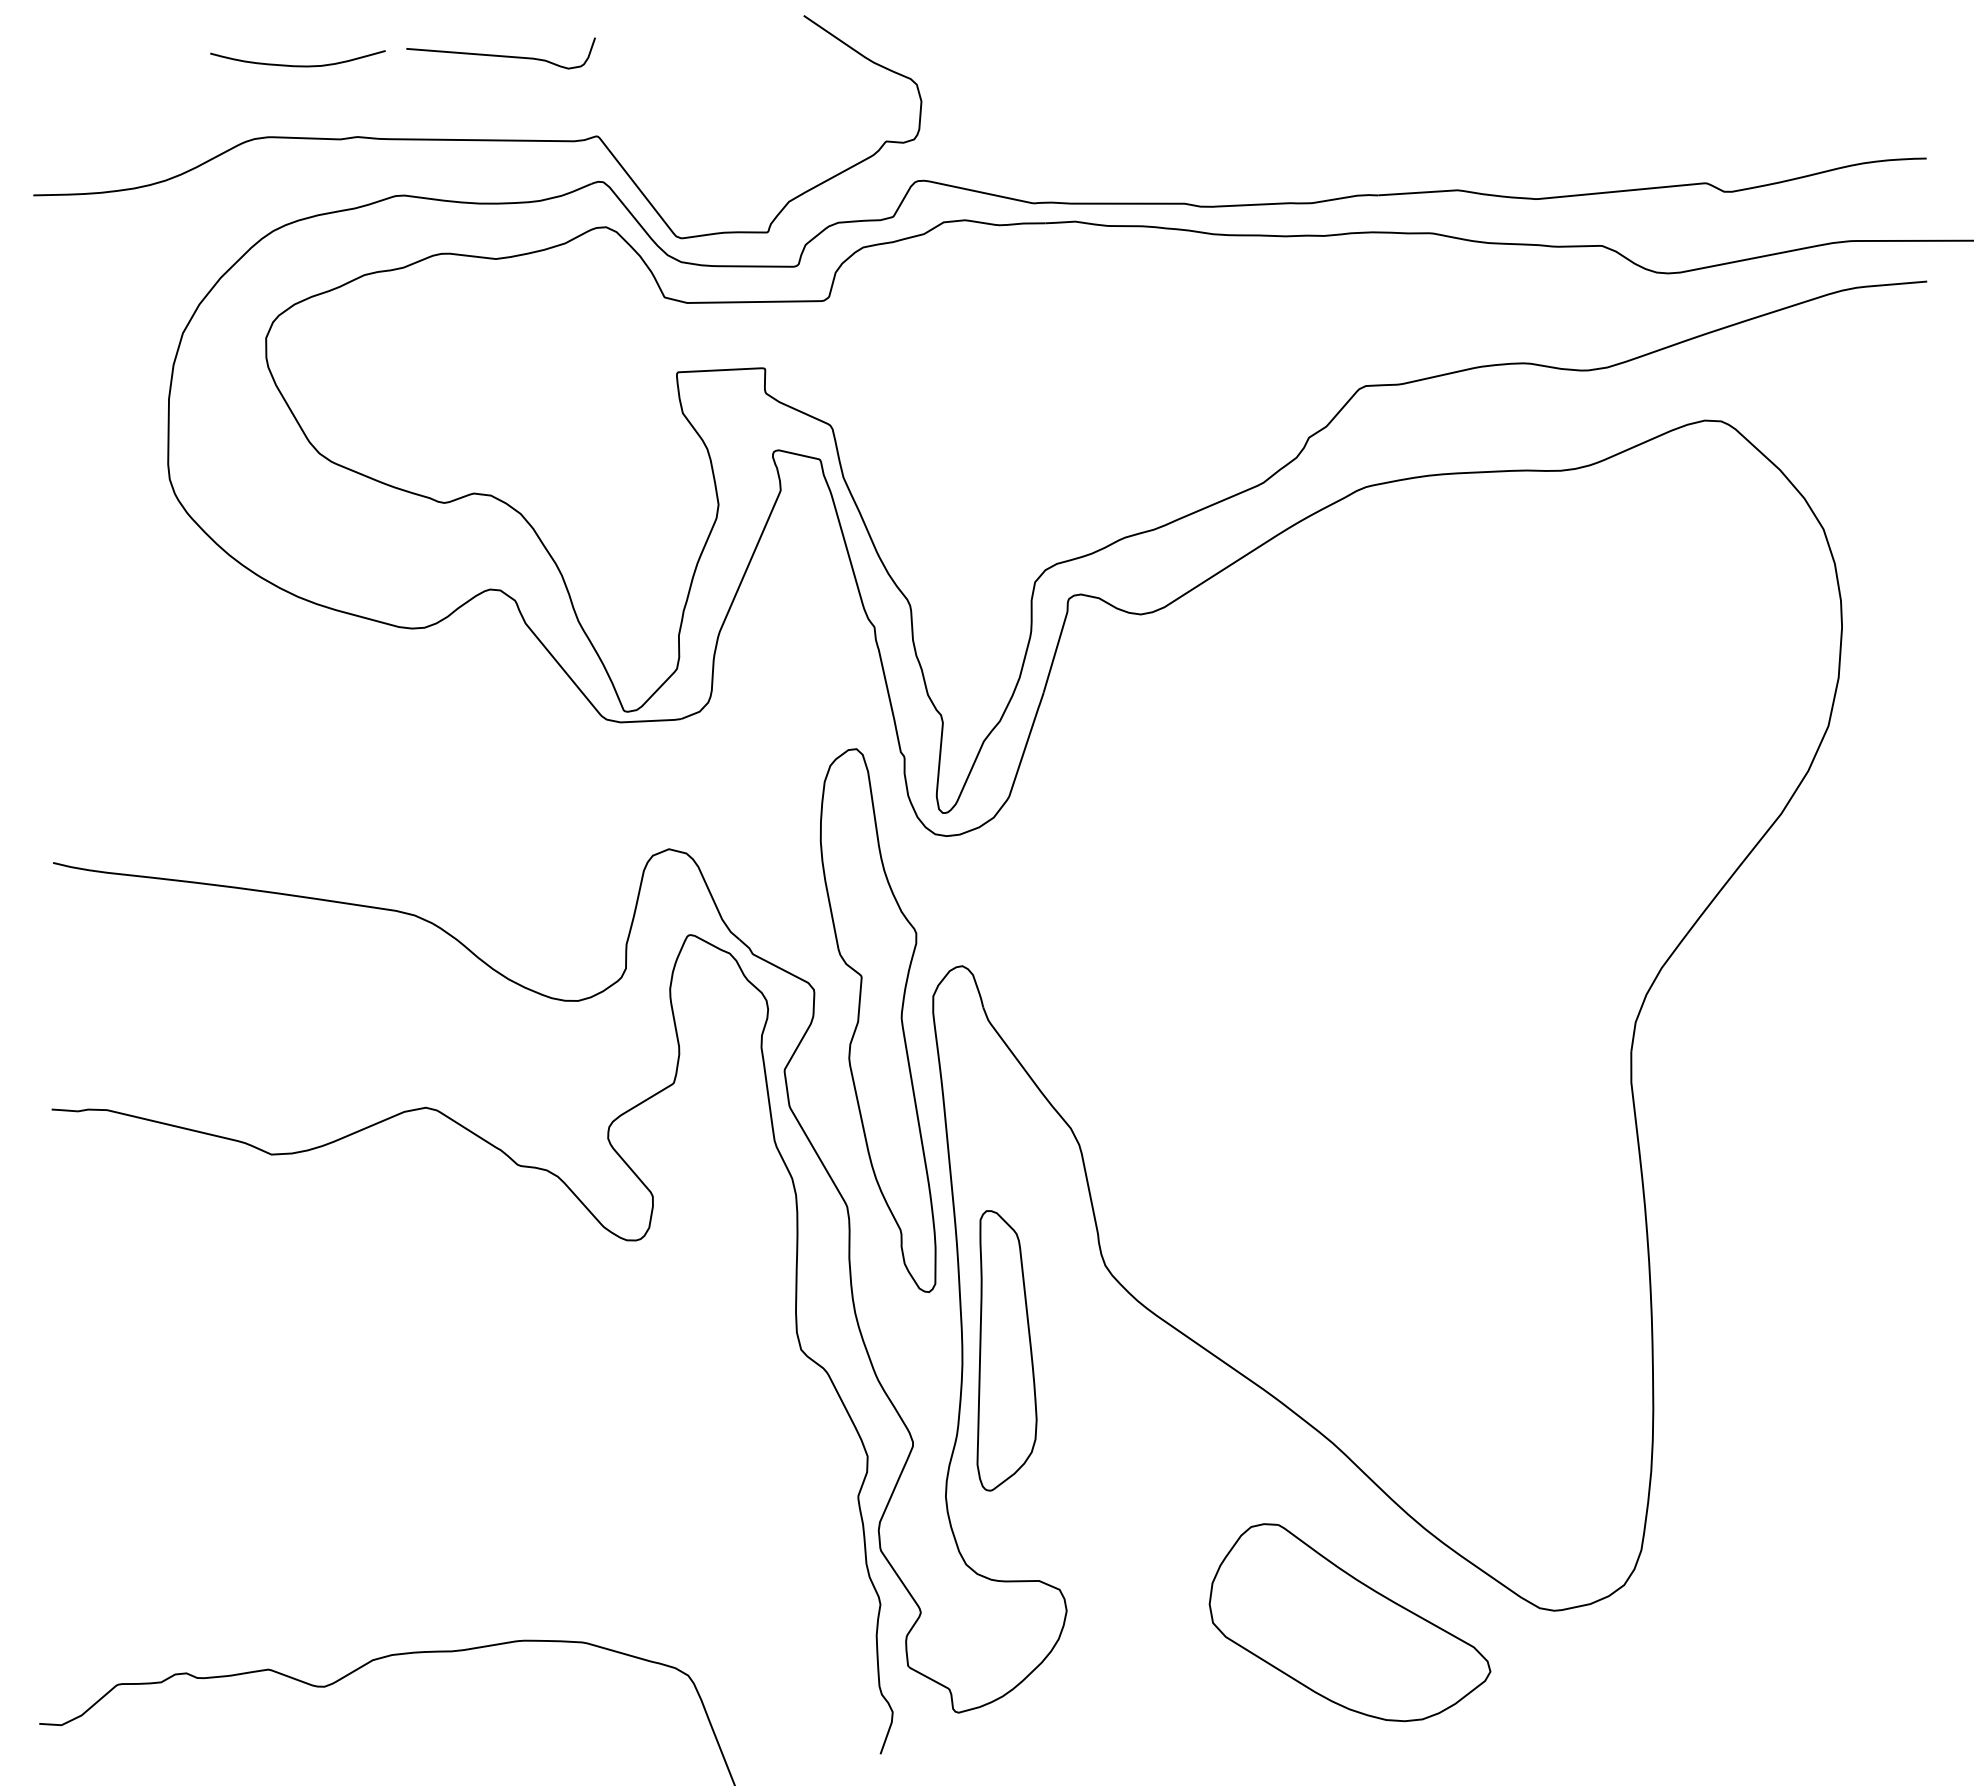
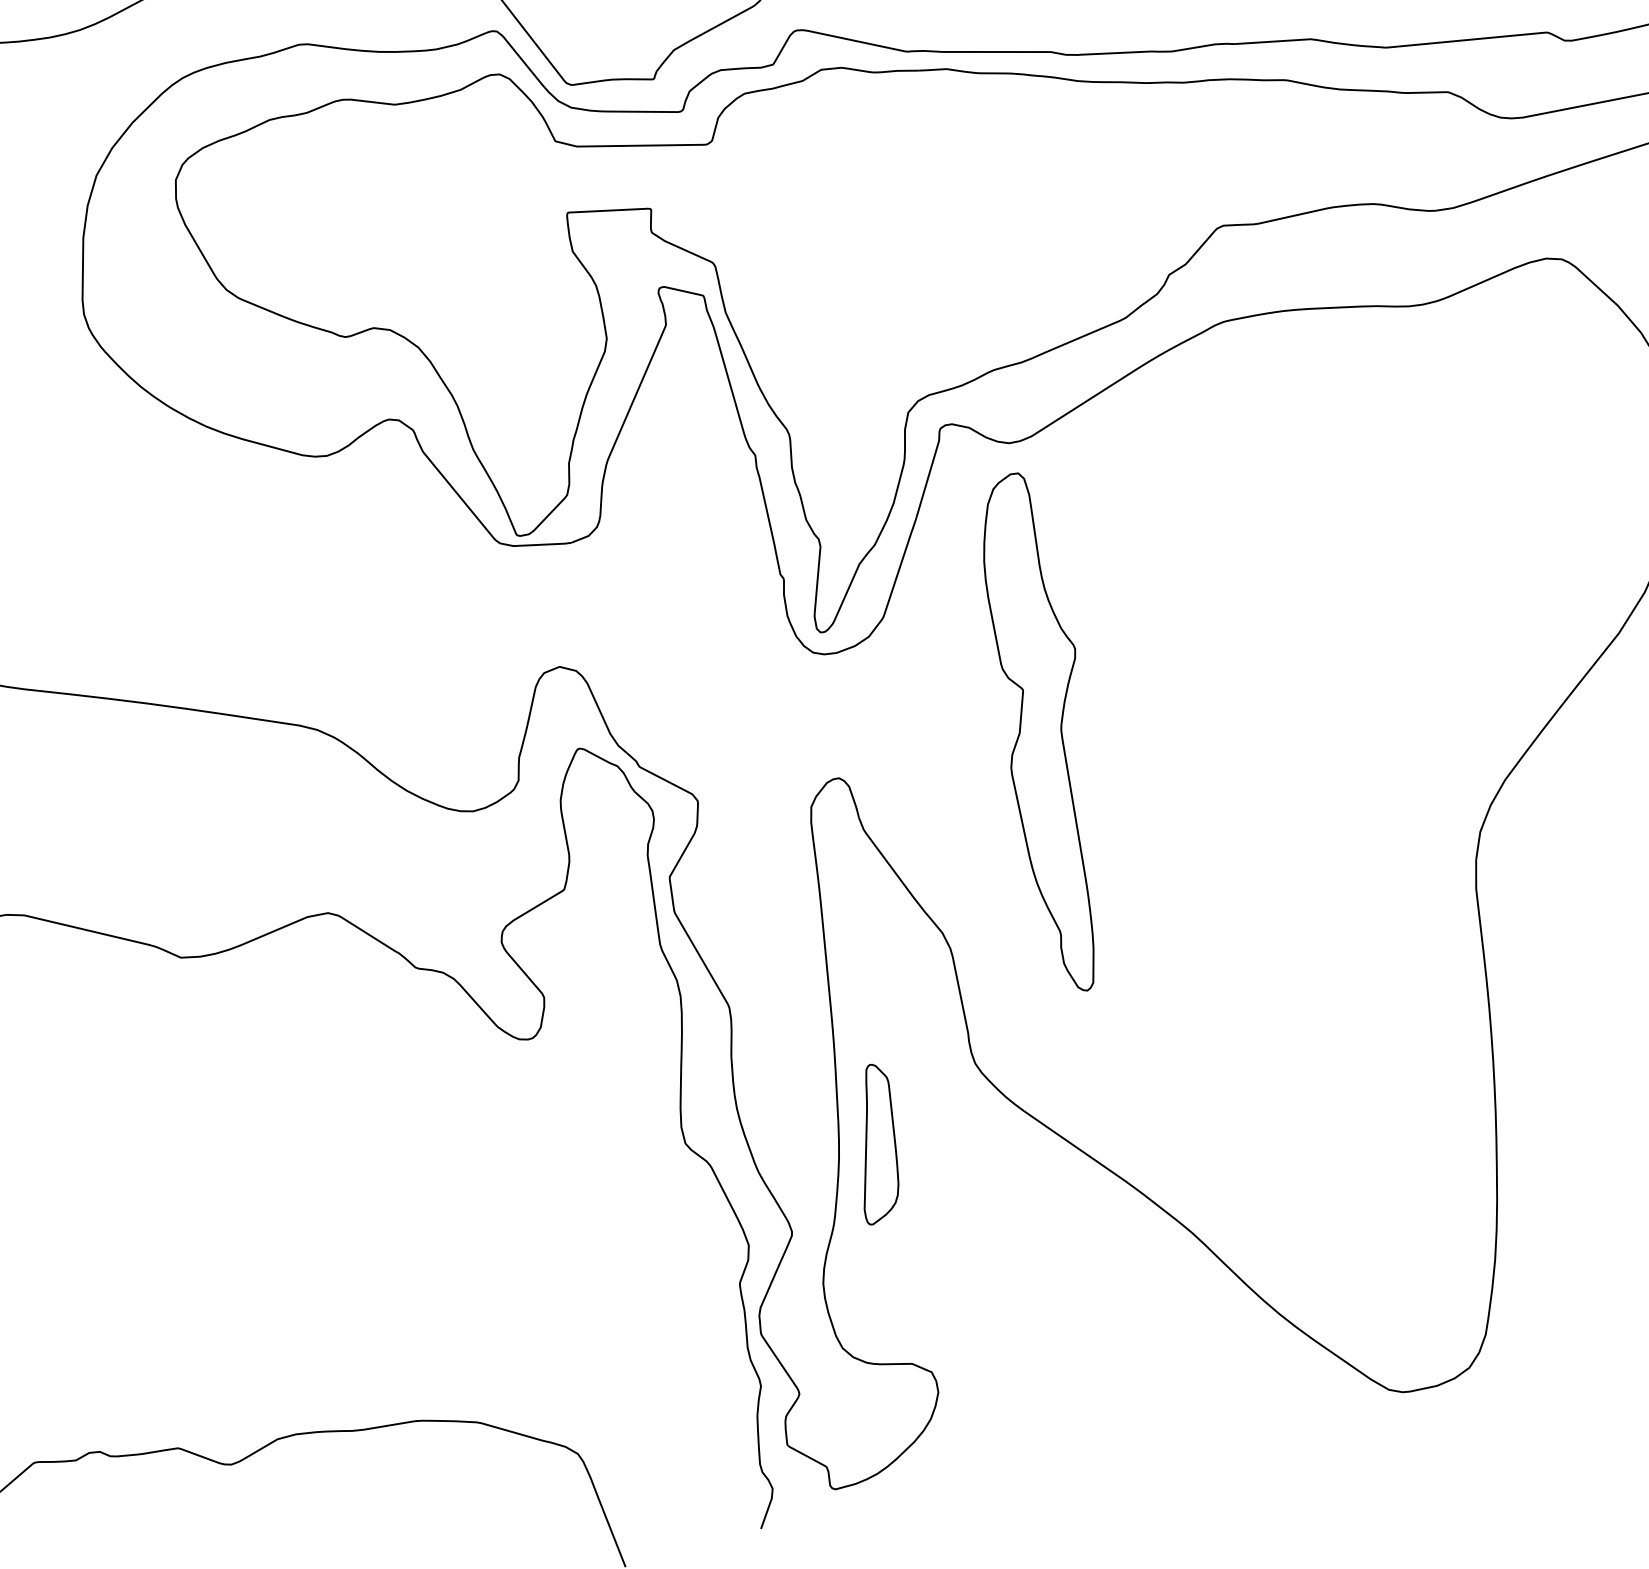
part: (877, 1020) -> (1038, 731), moved
part: (1006, 1350) -> (881, 1144), size x0.6
part: (1349, 1622) -> (1207, 1403), removed

